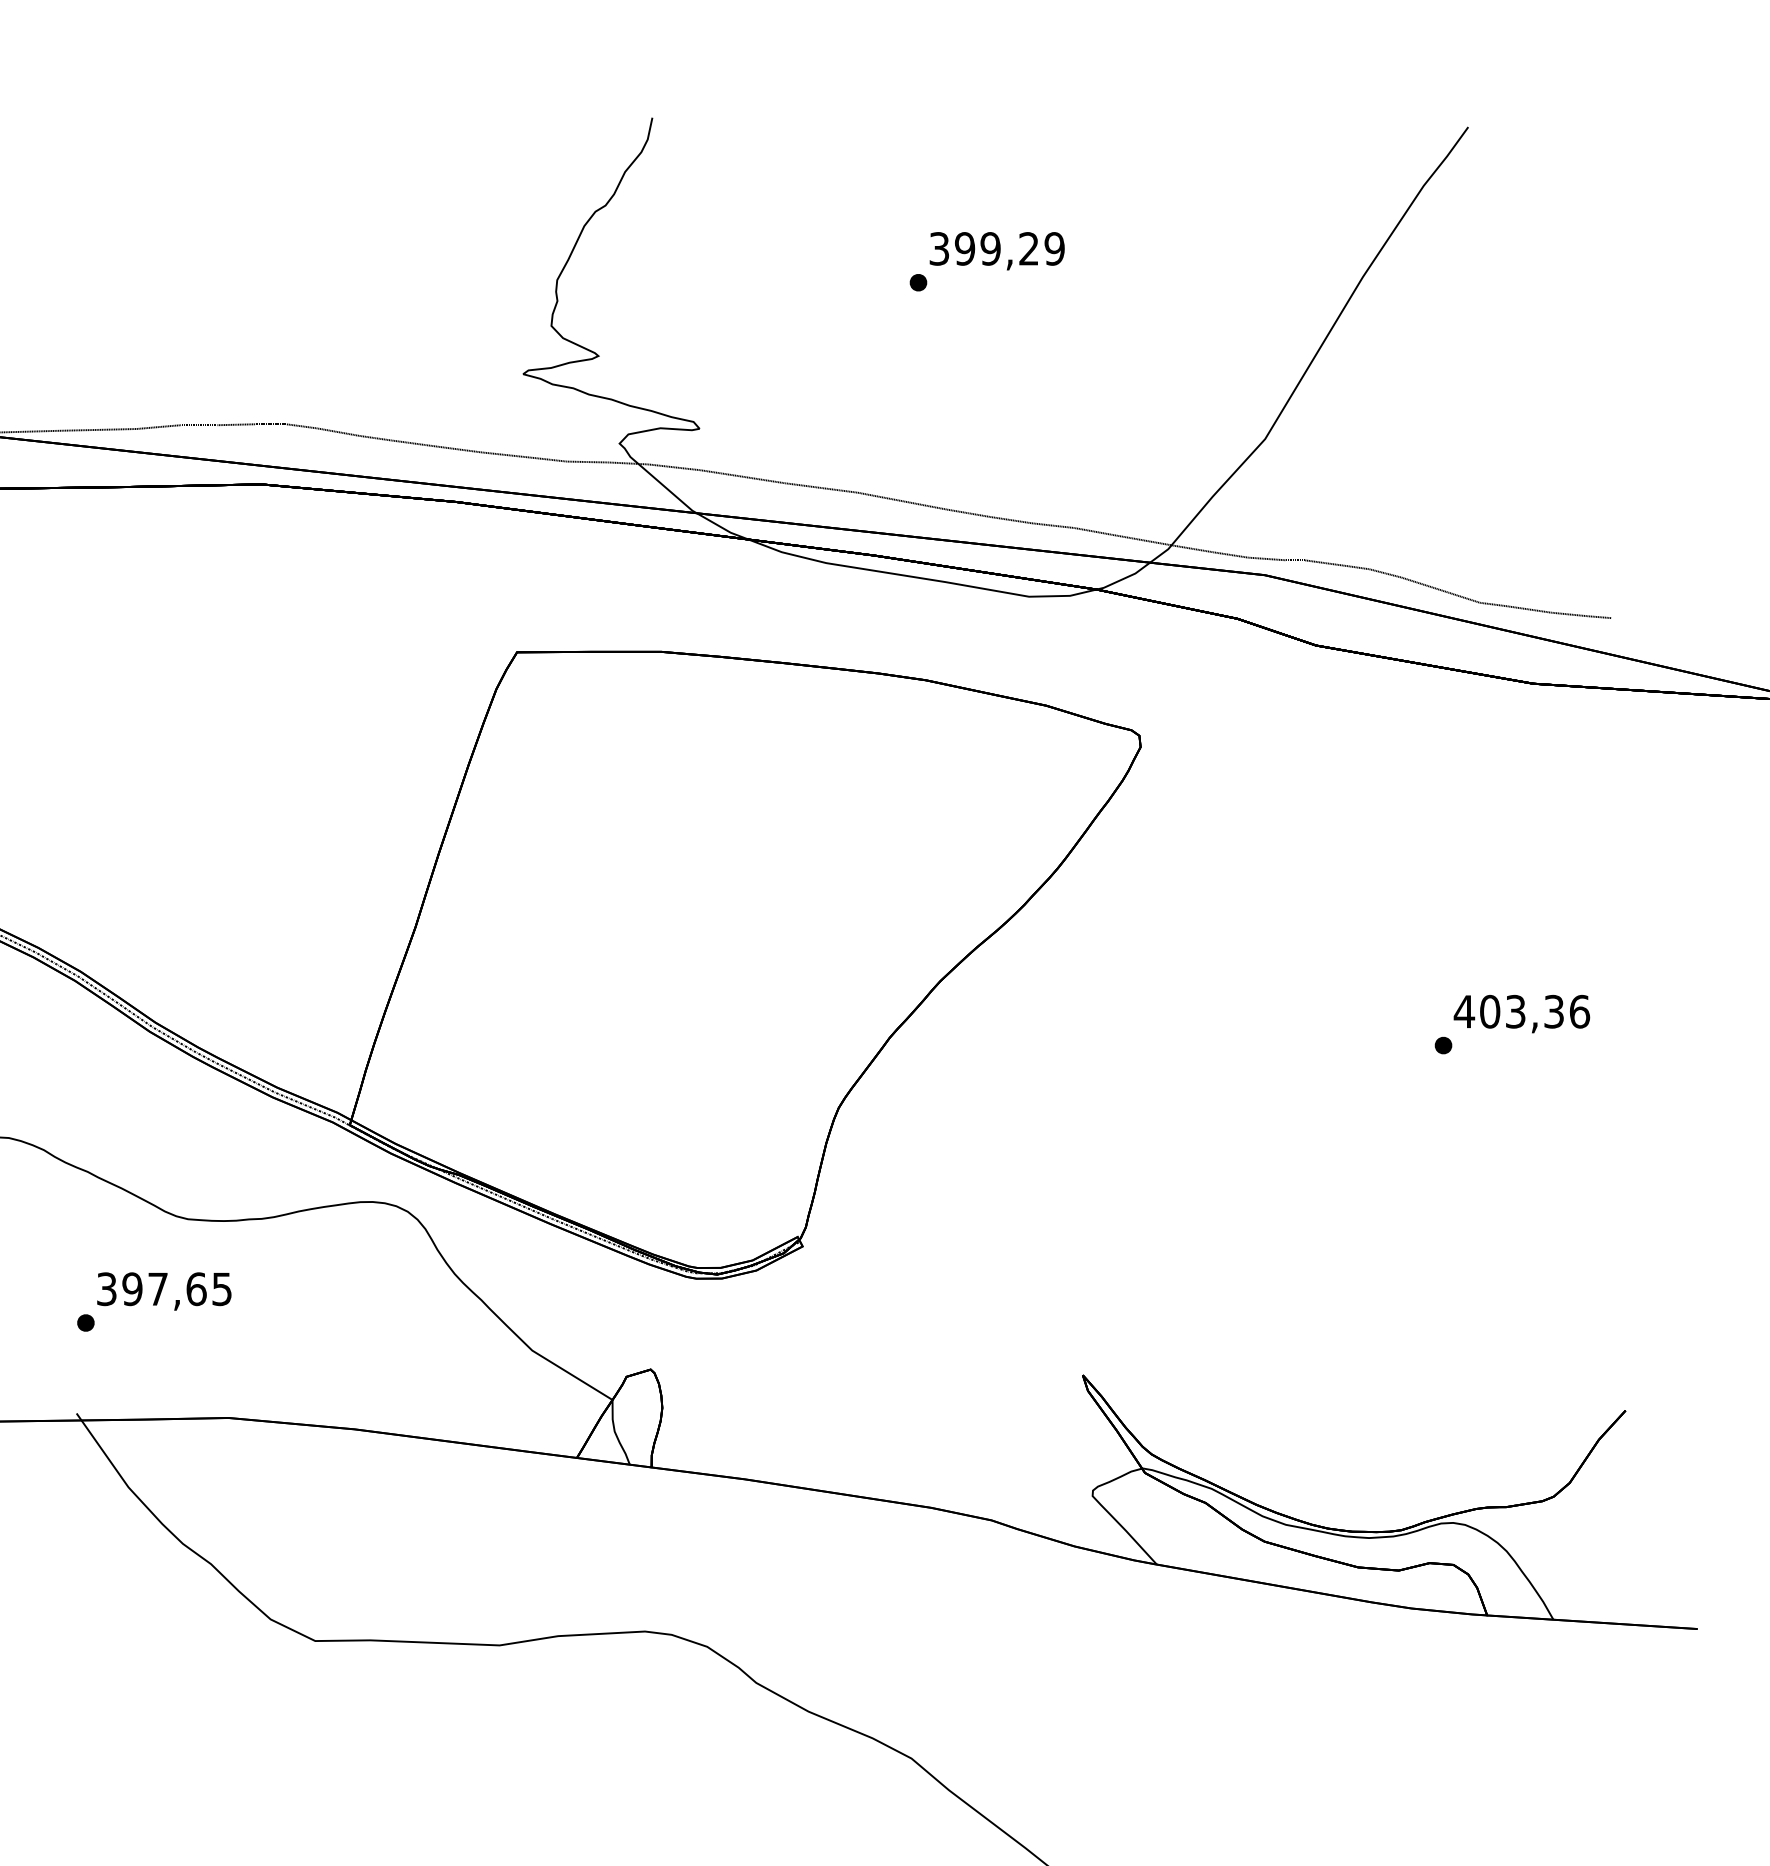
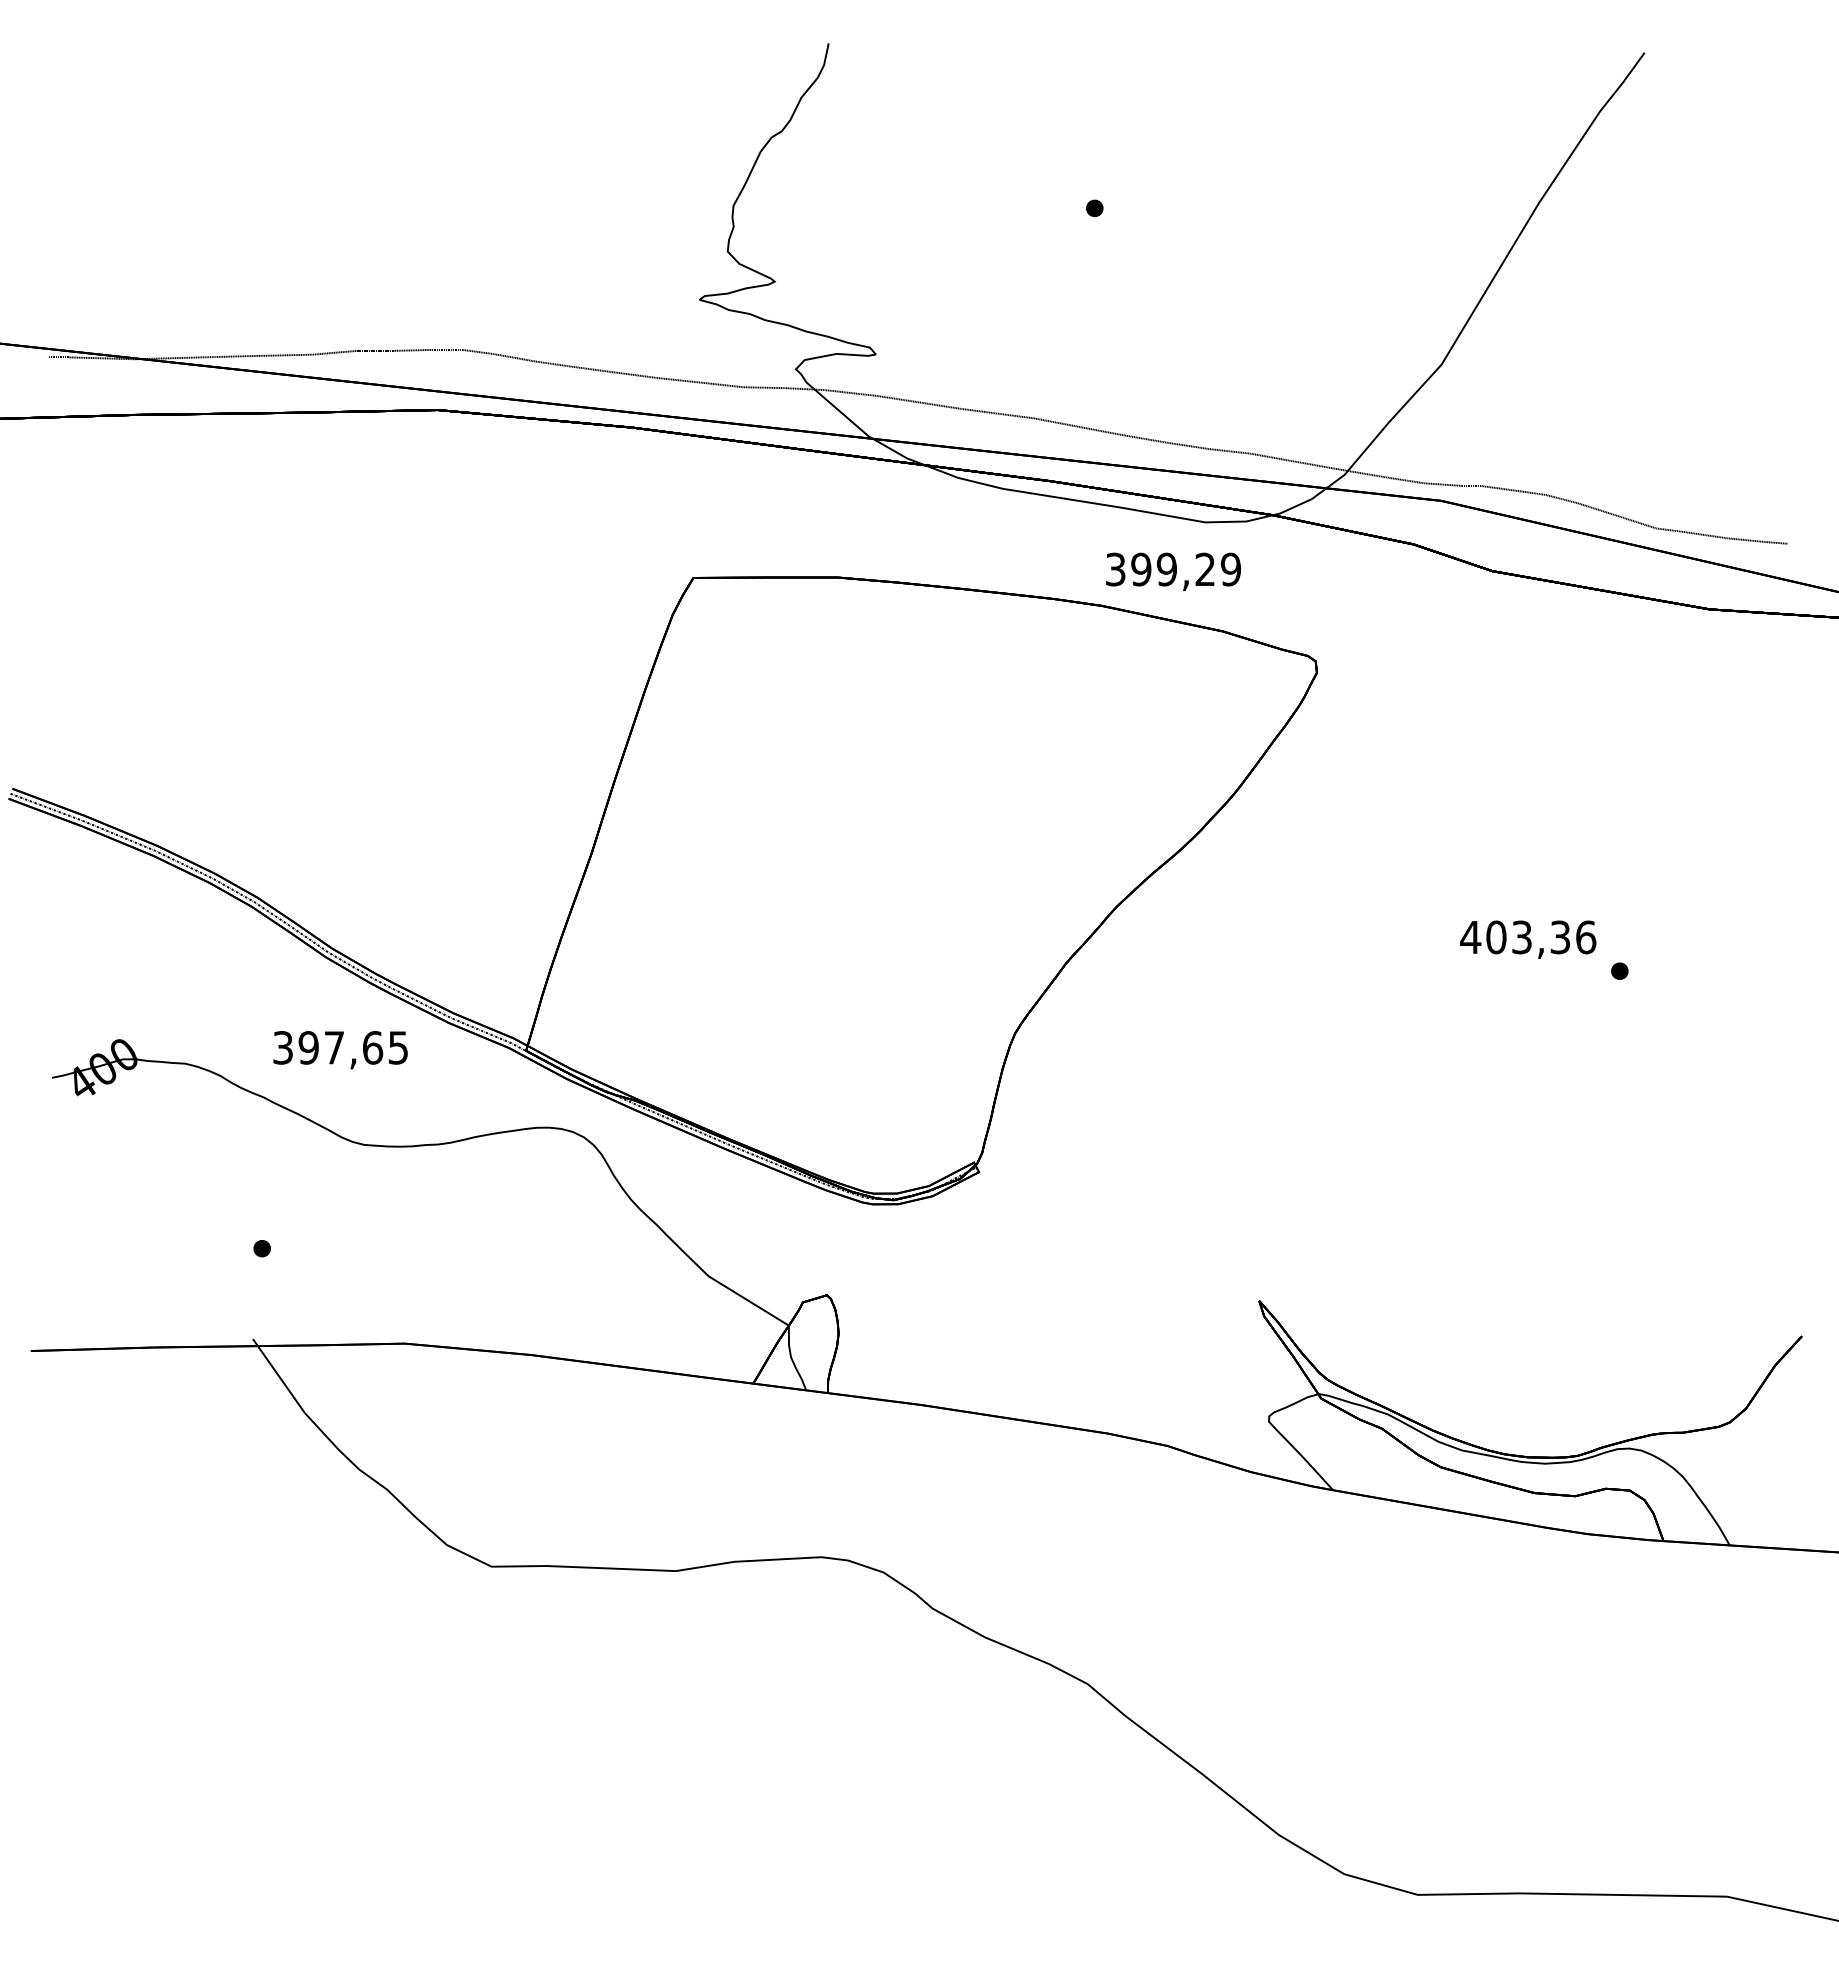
text: (997, 250) -> (1173, 571), moved
text: (1522, 1013) -> (1528, 939), moved
text: (164, 1291) -> (340, 1050), moved

